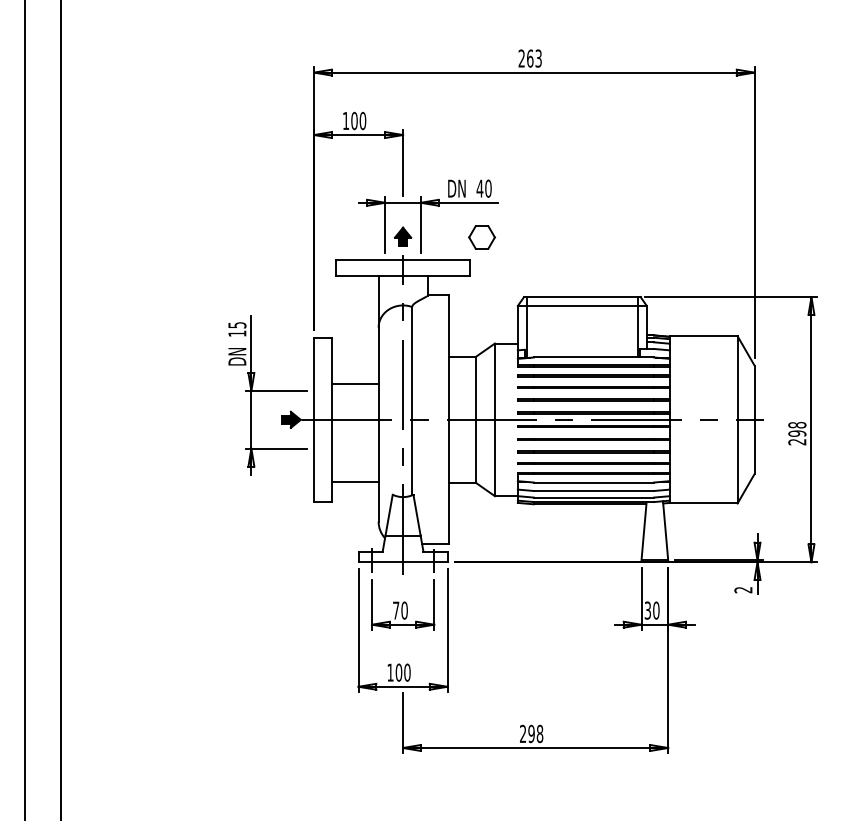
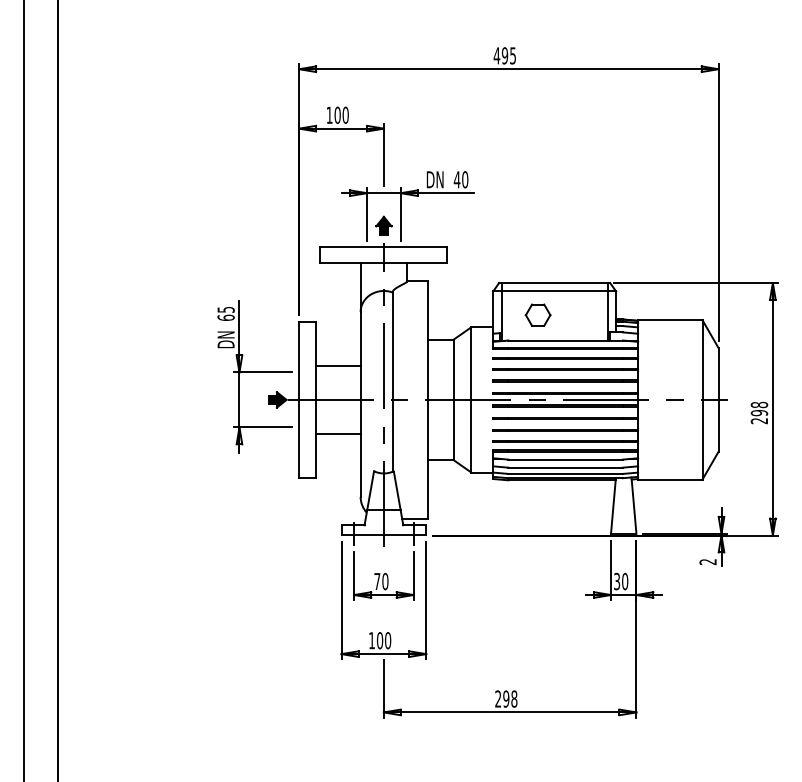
text: (529, 58) -> (504, 55), 263 -> 495
part: (481, 236) -> (537, 314), moved
text: (236, 333) -> (225, 317), 15 -> 65
line: (355, 481) -> (338, 433), moved

